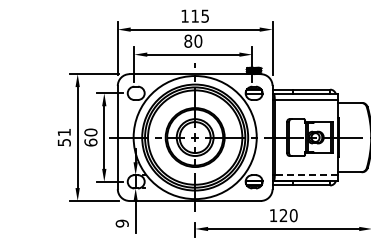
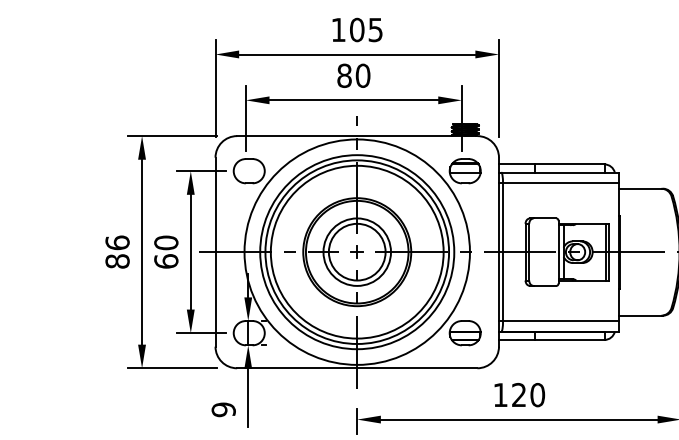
text: (195, 15) -> (357, 28), 115 -> 105
text: (63, 137) -> (116, 252), 51 -> 86
line: (306, 175) -> (561, 321), dashed -> solid

